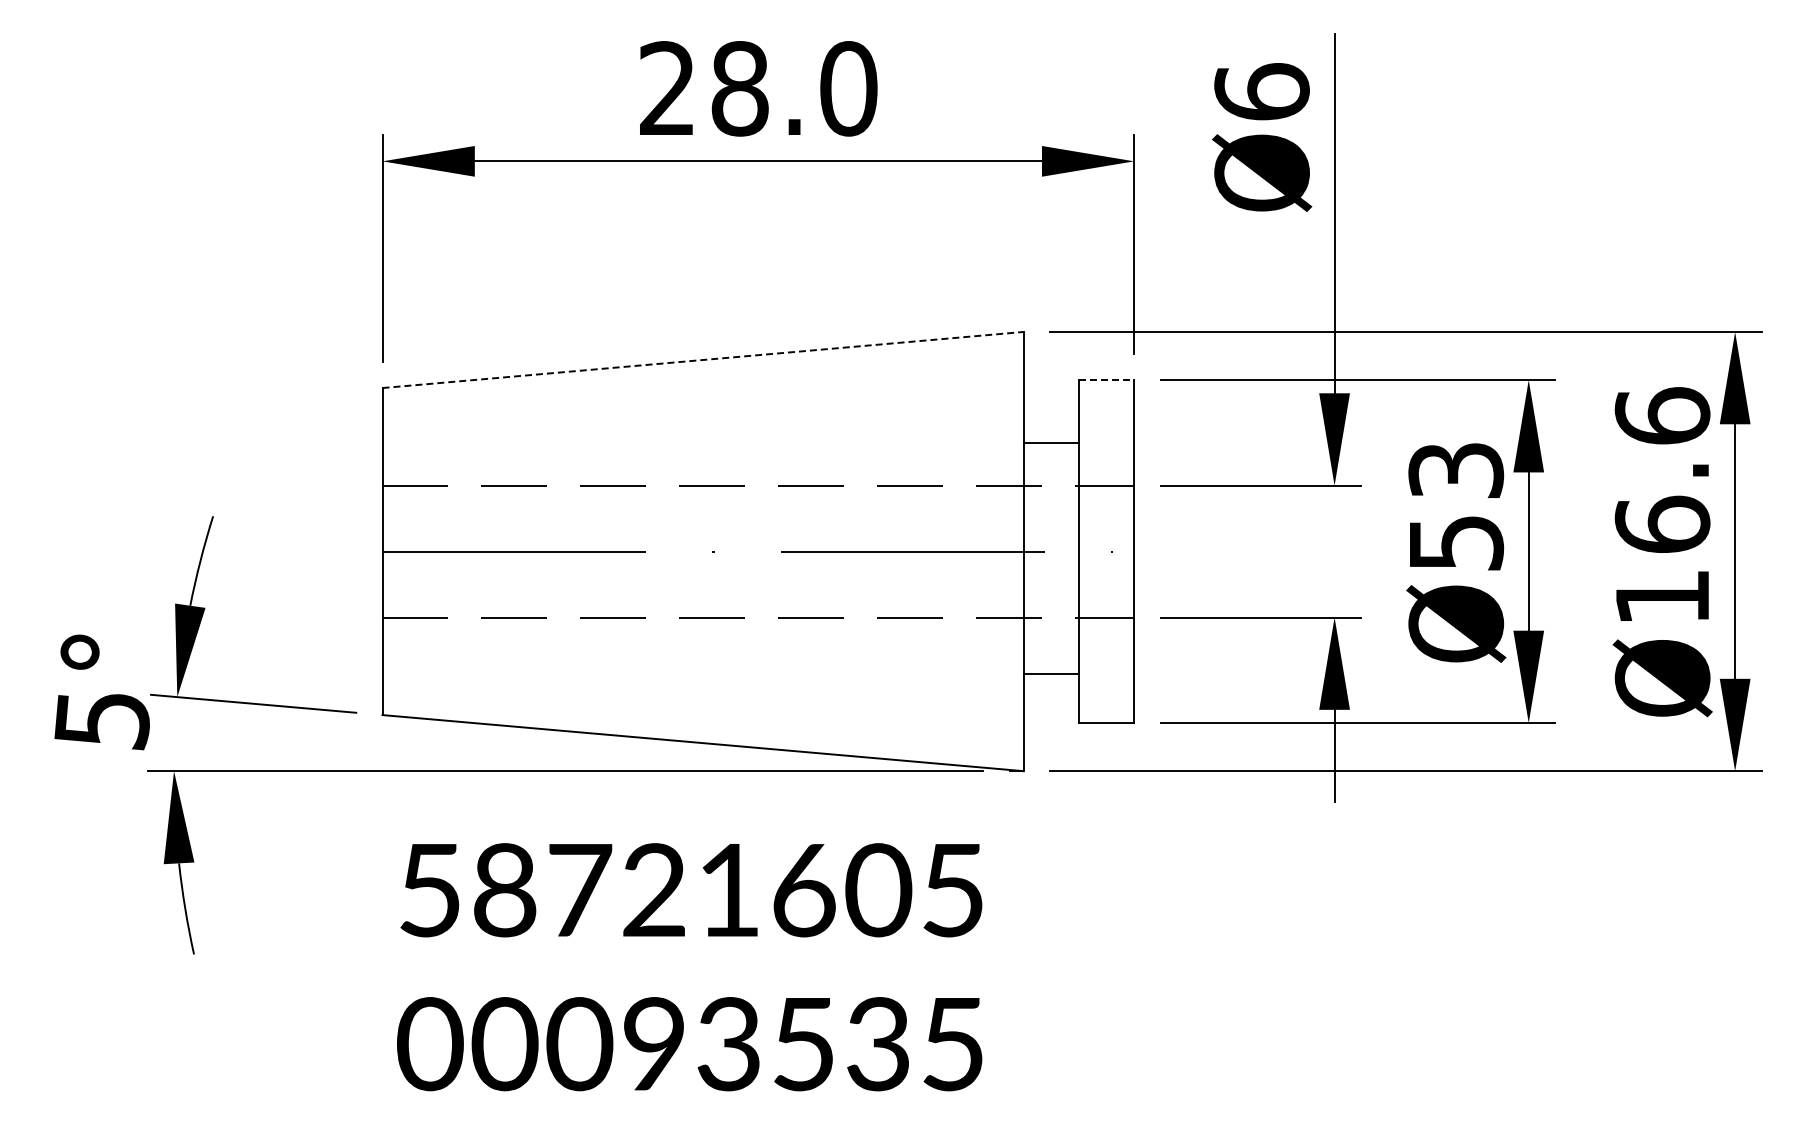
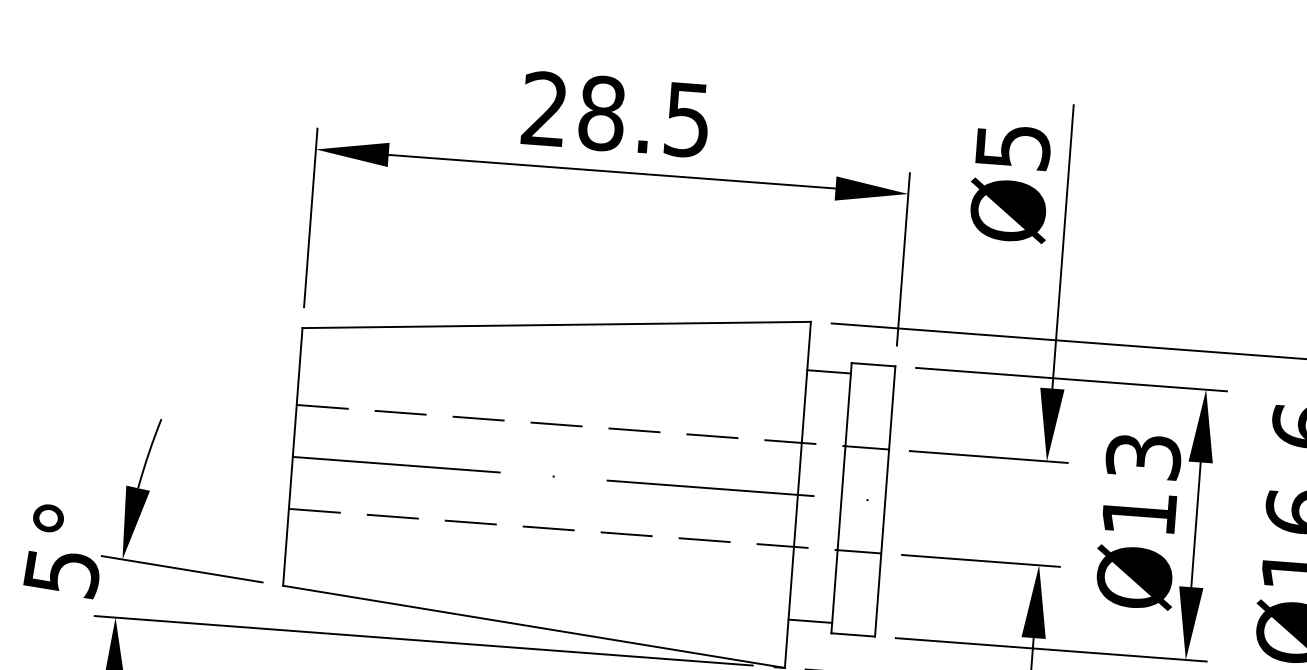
text: (848, 88) -> (687, 119), 28.0 -> 28.5
text: (1261, 91) -> (1012, 146), Ø6 -> Ø5
line: (703, 360) -> (557, 325), dashed -> solid
line: (1106, 380) -> (873, 365), dashed -> solid
line: (1050, 443) -> (828, 371), moved
text: (1457, 543) -> (1140, 514), Ø53 -> Ø13
line: (1050, 673) -> (809, 620), moved

